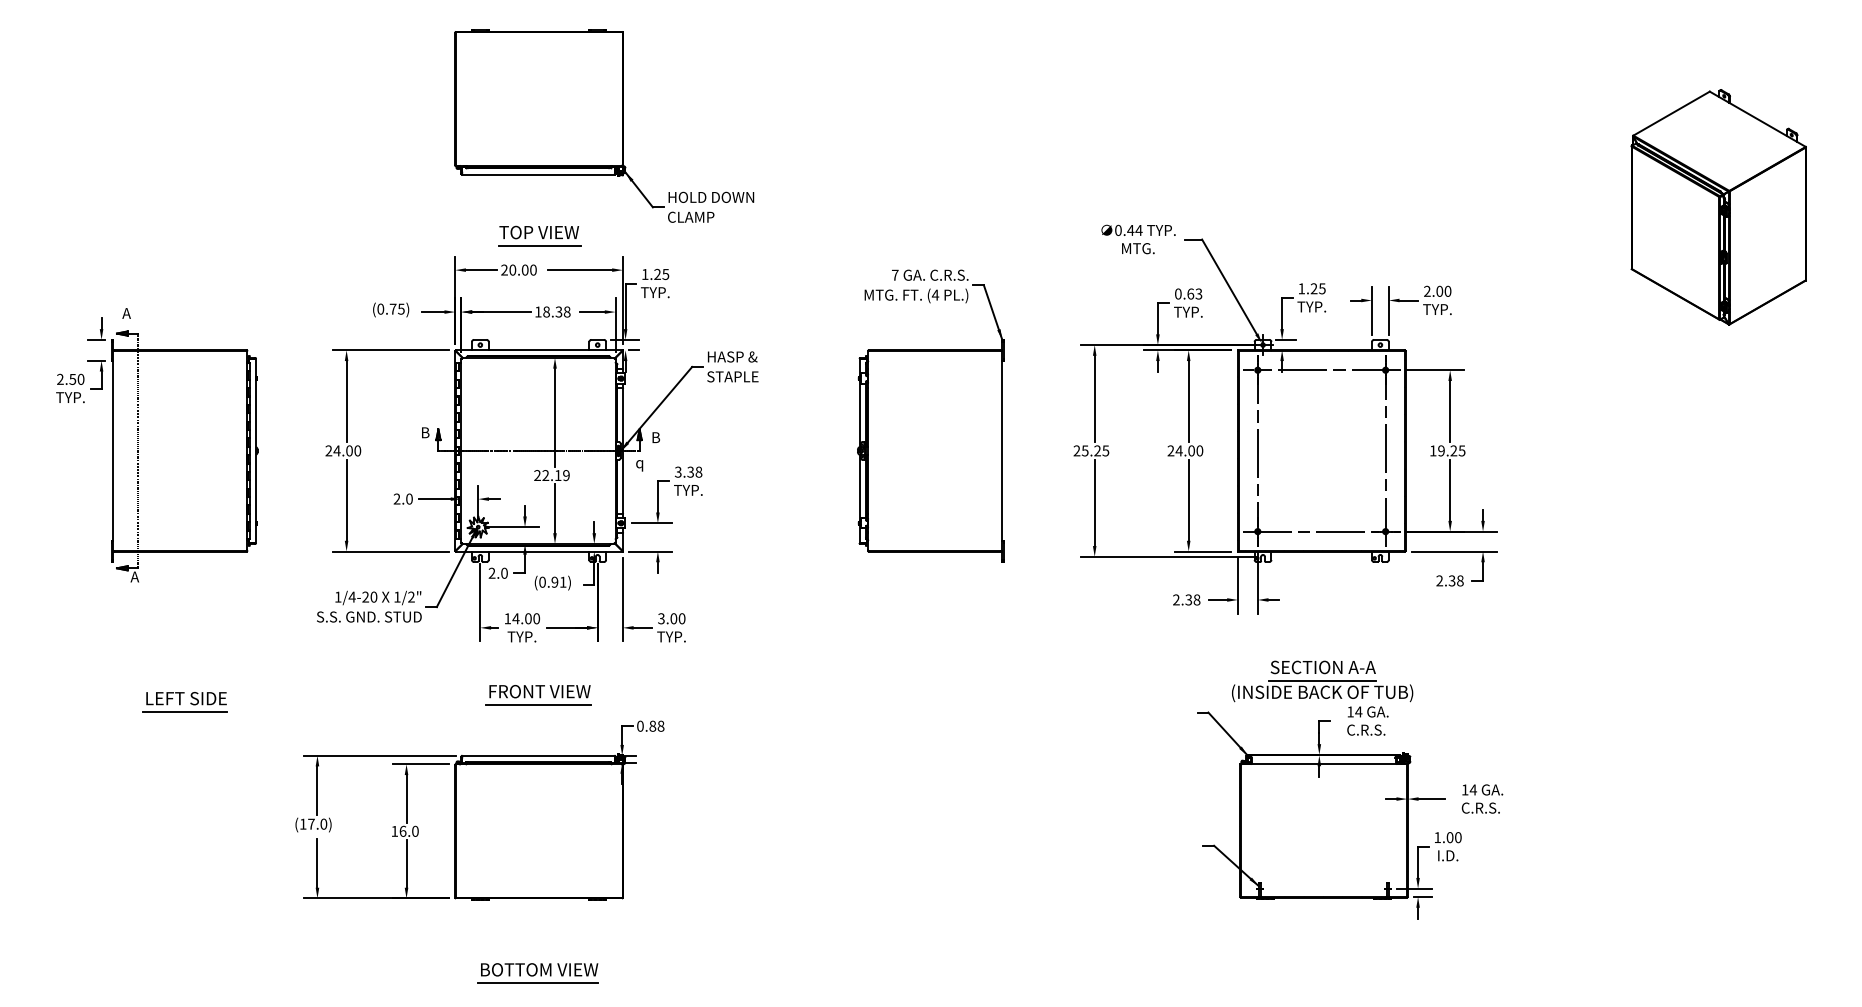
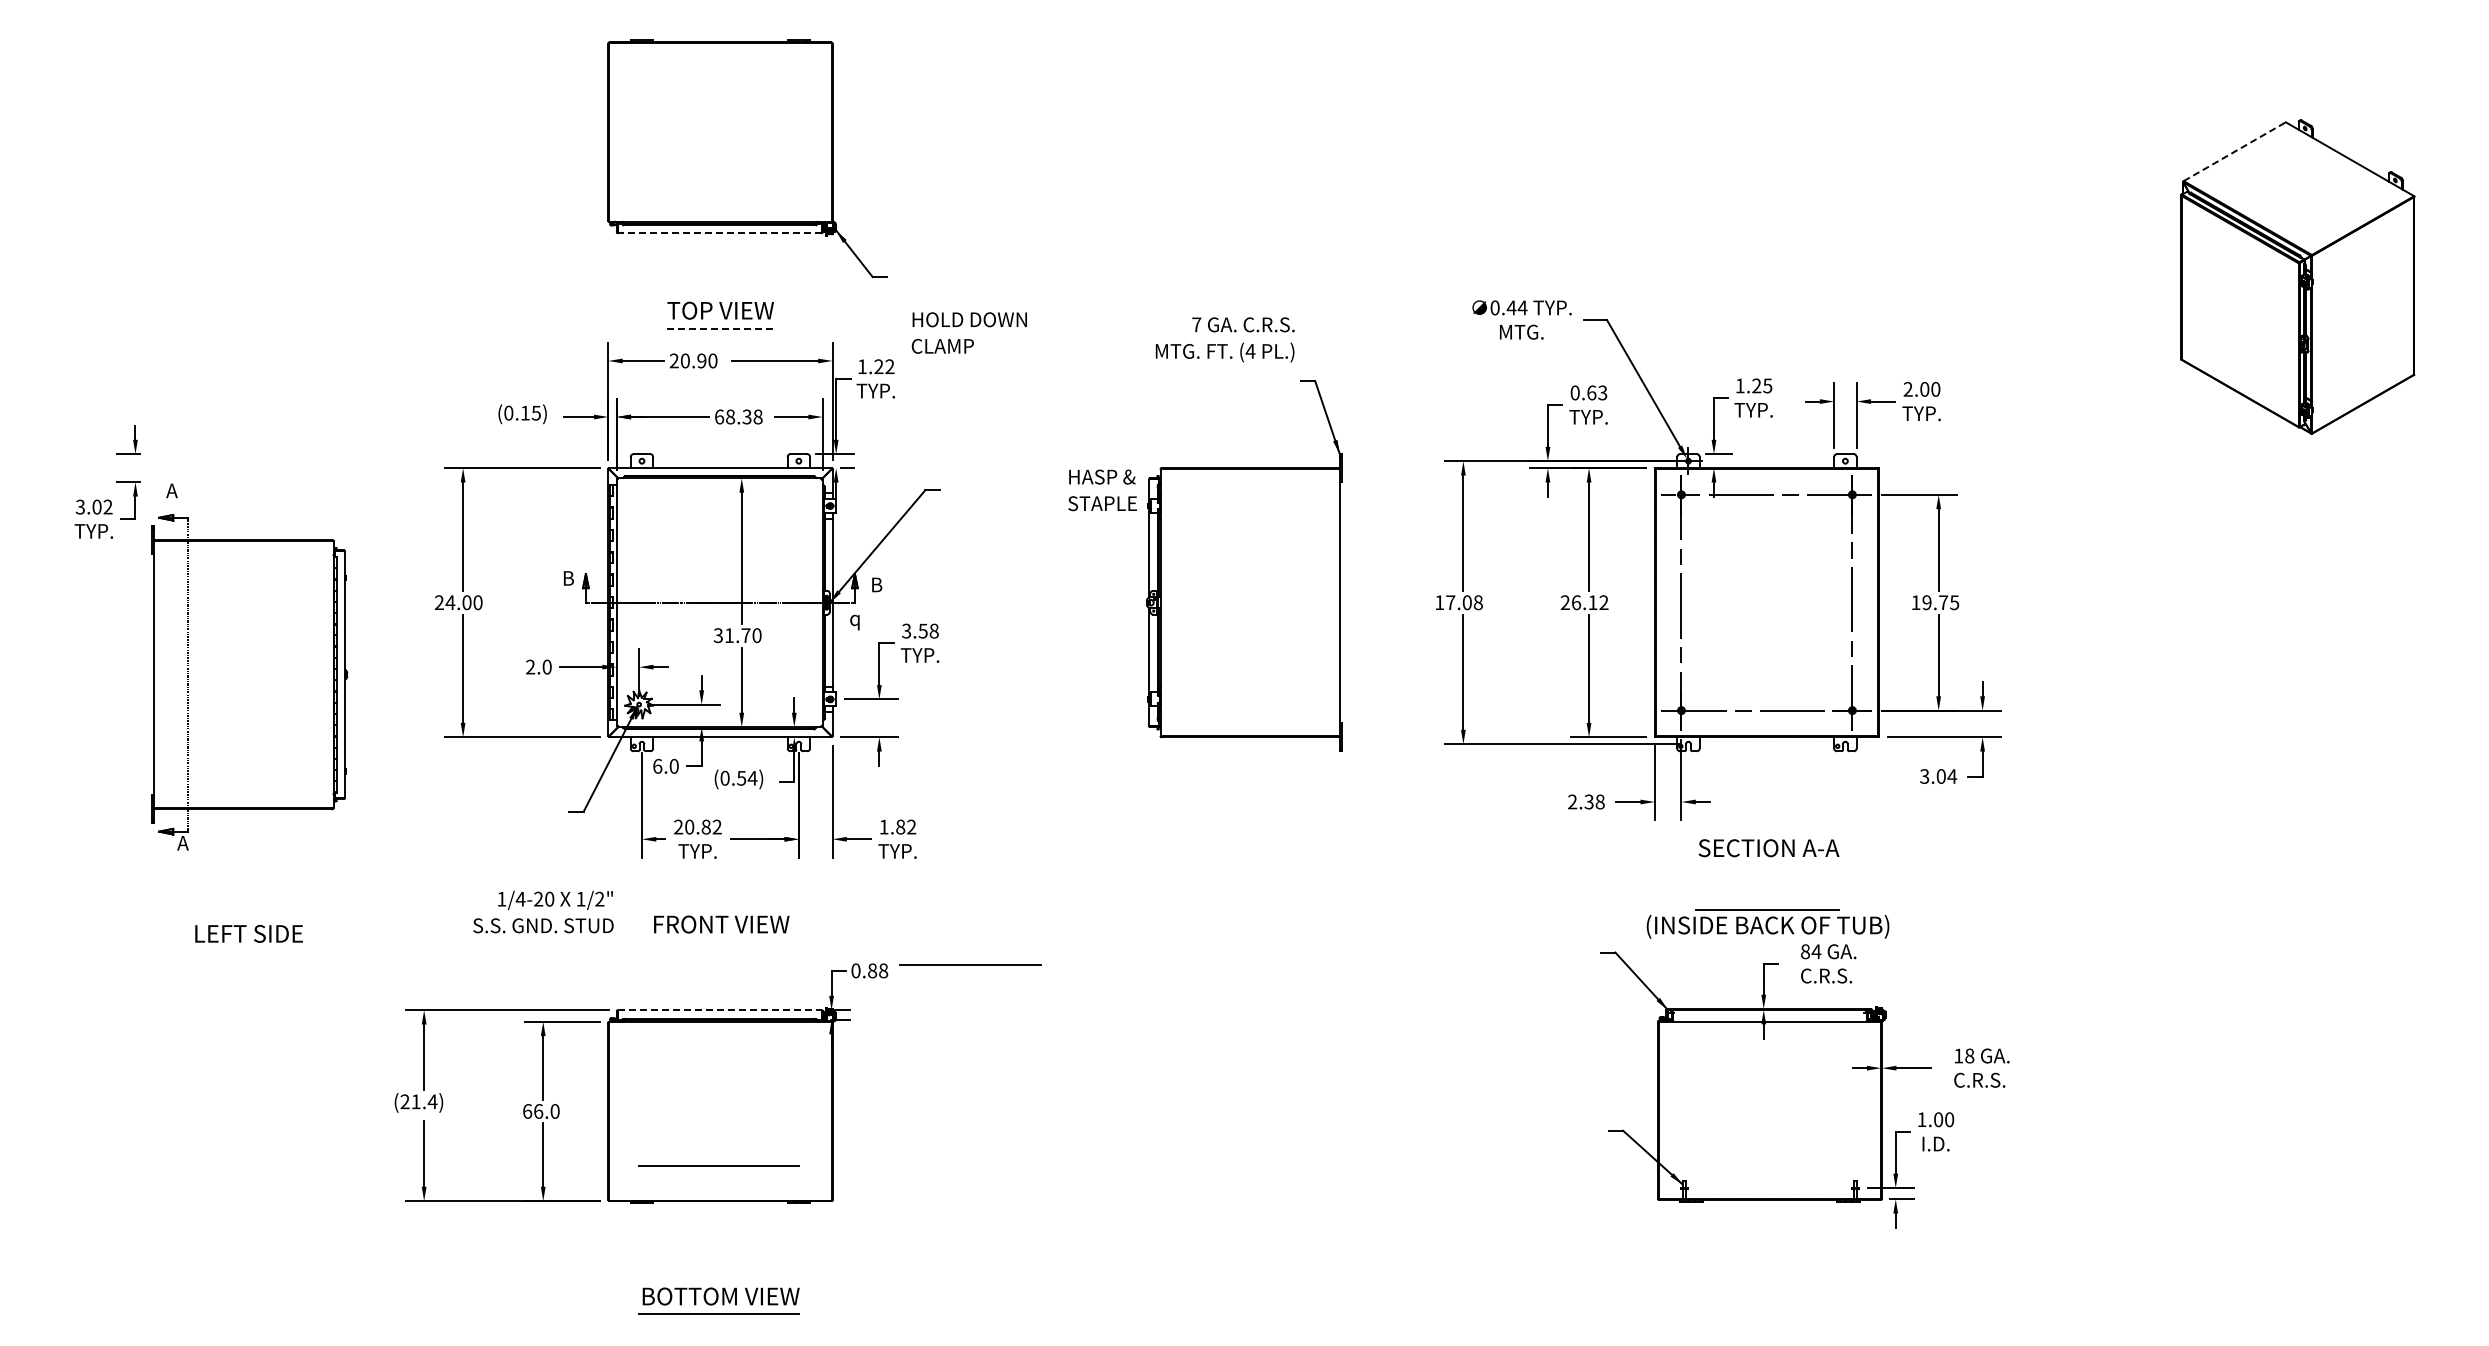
line: (1671, 113) -> (2234, 151), solid -> dashed
line: (538, 174) -> (719, 233), solid -> dashed
text: (710, 206) -> (968, 332), moved
line: (540, 245) -> (722, 328), solid -> dashed
text: (524, 269) -> (701, 360), 20.00 -> 20.90
text: (665, 274) -> (889, 366), 1.25 -> 1.22
text: (916, 286) -> (1224, 339), moved
text: (392, 309) -> (524, 413), (0.75) -> (0.15)
text: (538, 311) -> (719, 416), 18.38 -> 68.38
text: (732, 367) -> (1102, 490), moved
text: (70, 378) -> (93, 506), 2.50 -> 3.02
part: (184, 444) -> (249, 666), moved
text: (1091, 450) -> (1458, 602), 25.25 -> 17.08
text: (1189, 450) -> (1589, 602), 24.00 -> 26.12
text: (1453, 450) -> (1943, 602), 19.25 -> 19.75
text: (690, 471) -> (923, 630), 3.38 -> 3.58
text: (551, 475) -> (737, 635), 22.19 -> 31.70
text: (491, 572) -> (657, 765), 2.0 -> 6.0
text: (1450, 580) -> (1938, 776), 2.38 -> 3.04
text: (559, 581) -> (747, 777), (0.91) -> (0.54)
text: (369, 606) -> (543, 911), moved
text: (521, 618) -> (697, 826), 14.00 -> 20.82
text: (671, 618) -> (897, 826), 3.00 -> 1.82
text: (1322, 667) -> (1768, 848), moved
line: (539, 704) -> (970, 964), moved
line: (184, 711) -> (246, 951), removed
text: (1350, 711) -> (1805, 951), 14 -> 84
line: (538, 755) -> (719, 1010), solid -> dashed
text: (1473, 789) -> (1969, 1055), 14 -> 18
text: (313, 823) -> (418, 1101), (17.0) -> (21.4)
text: (394, 831) -> (527, 1111), 16.0 -> 66.0
line: (537, 871) -> (718, 1165), added

